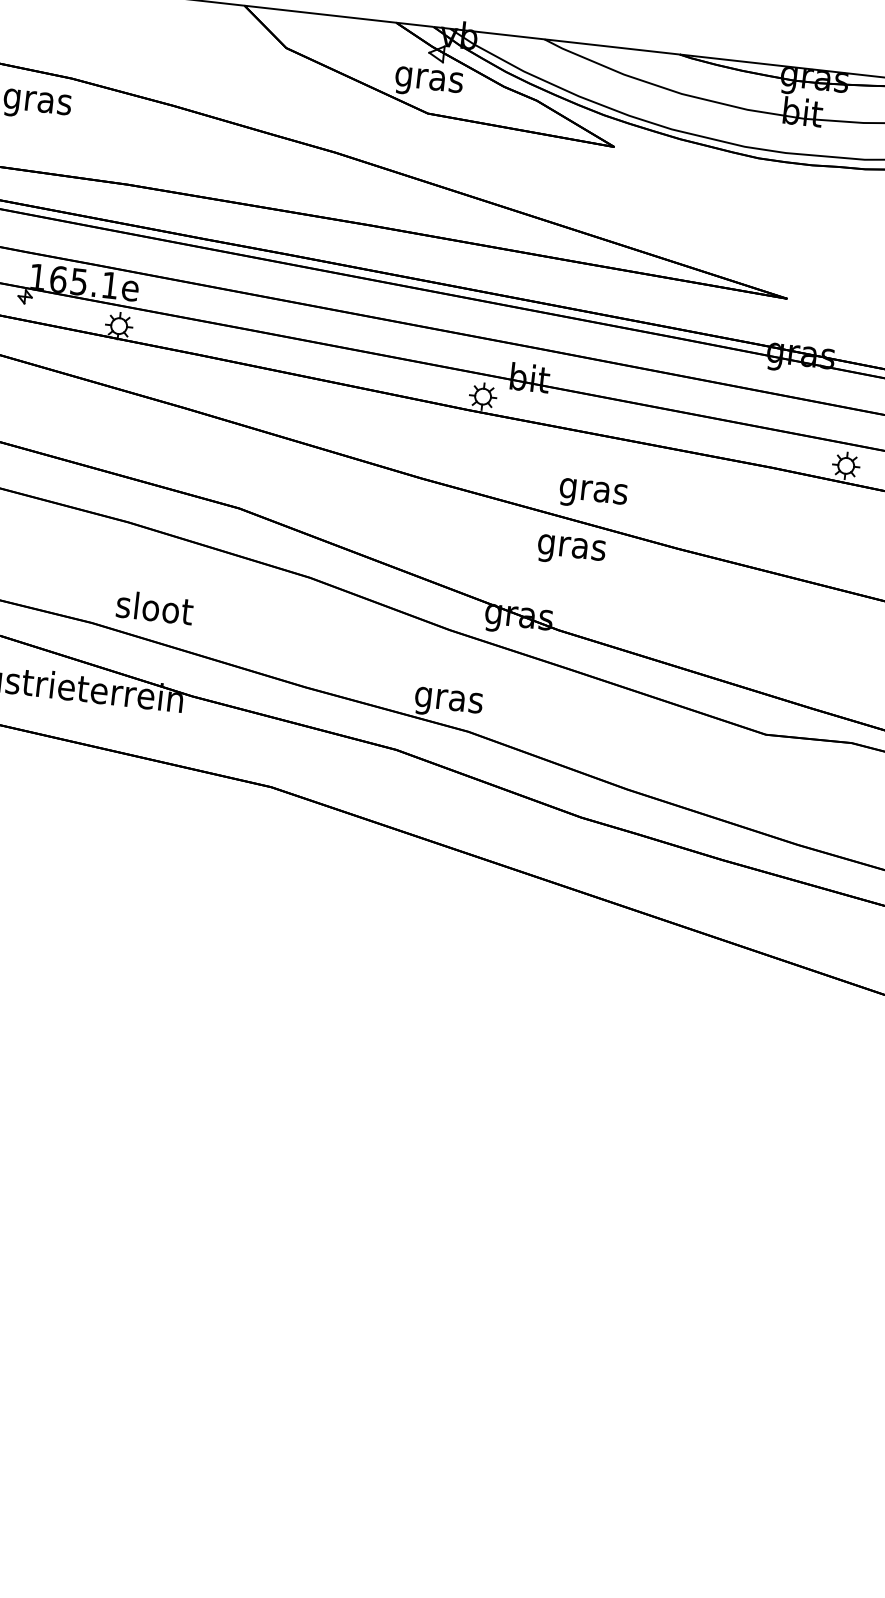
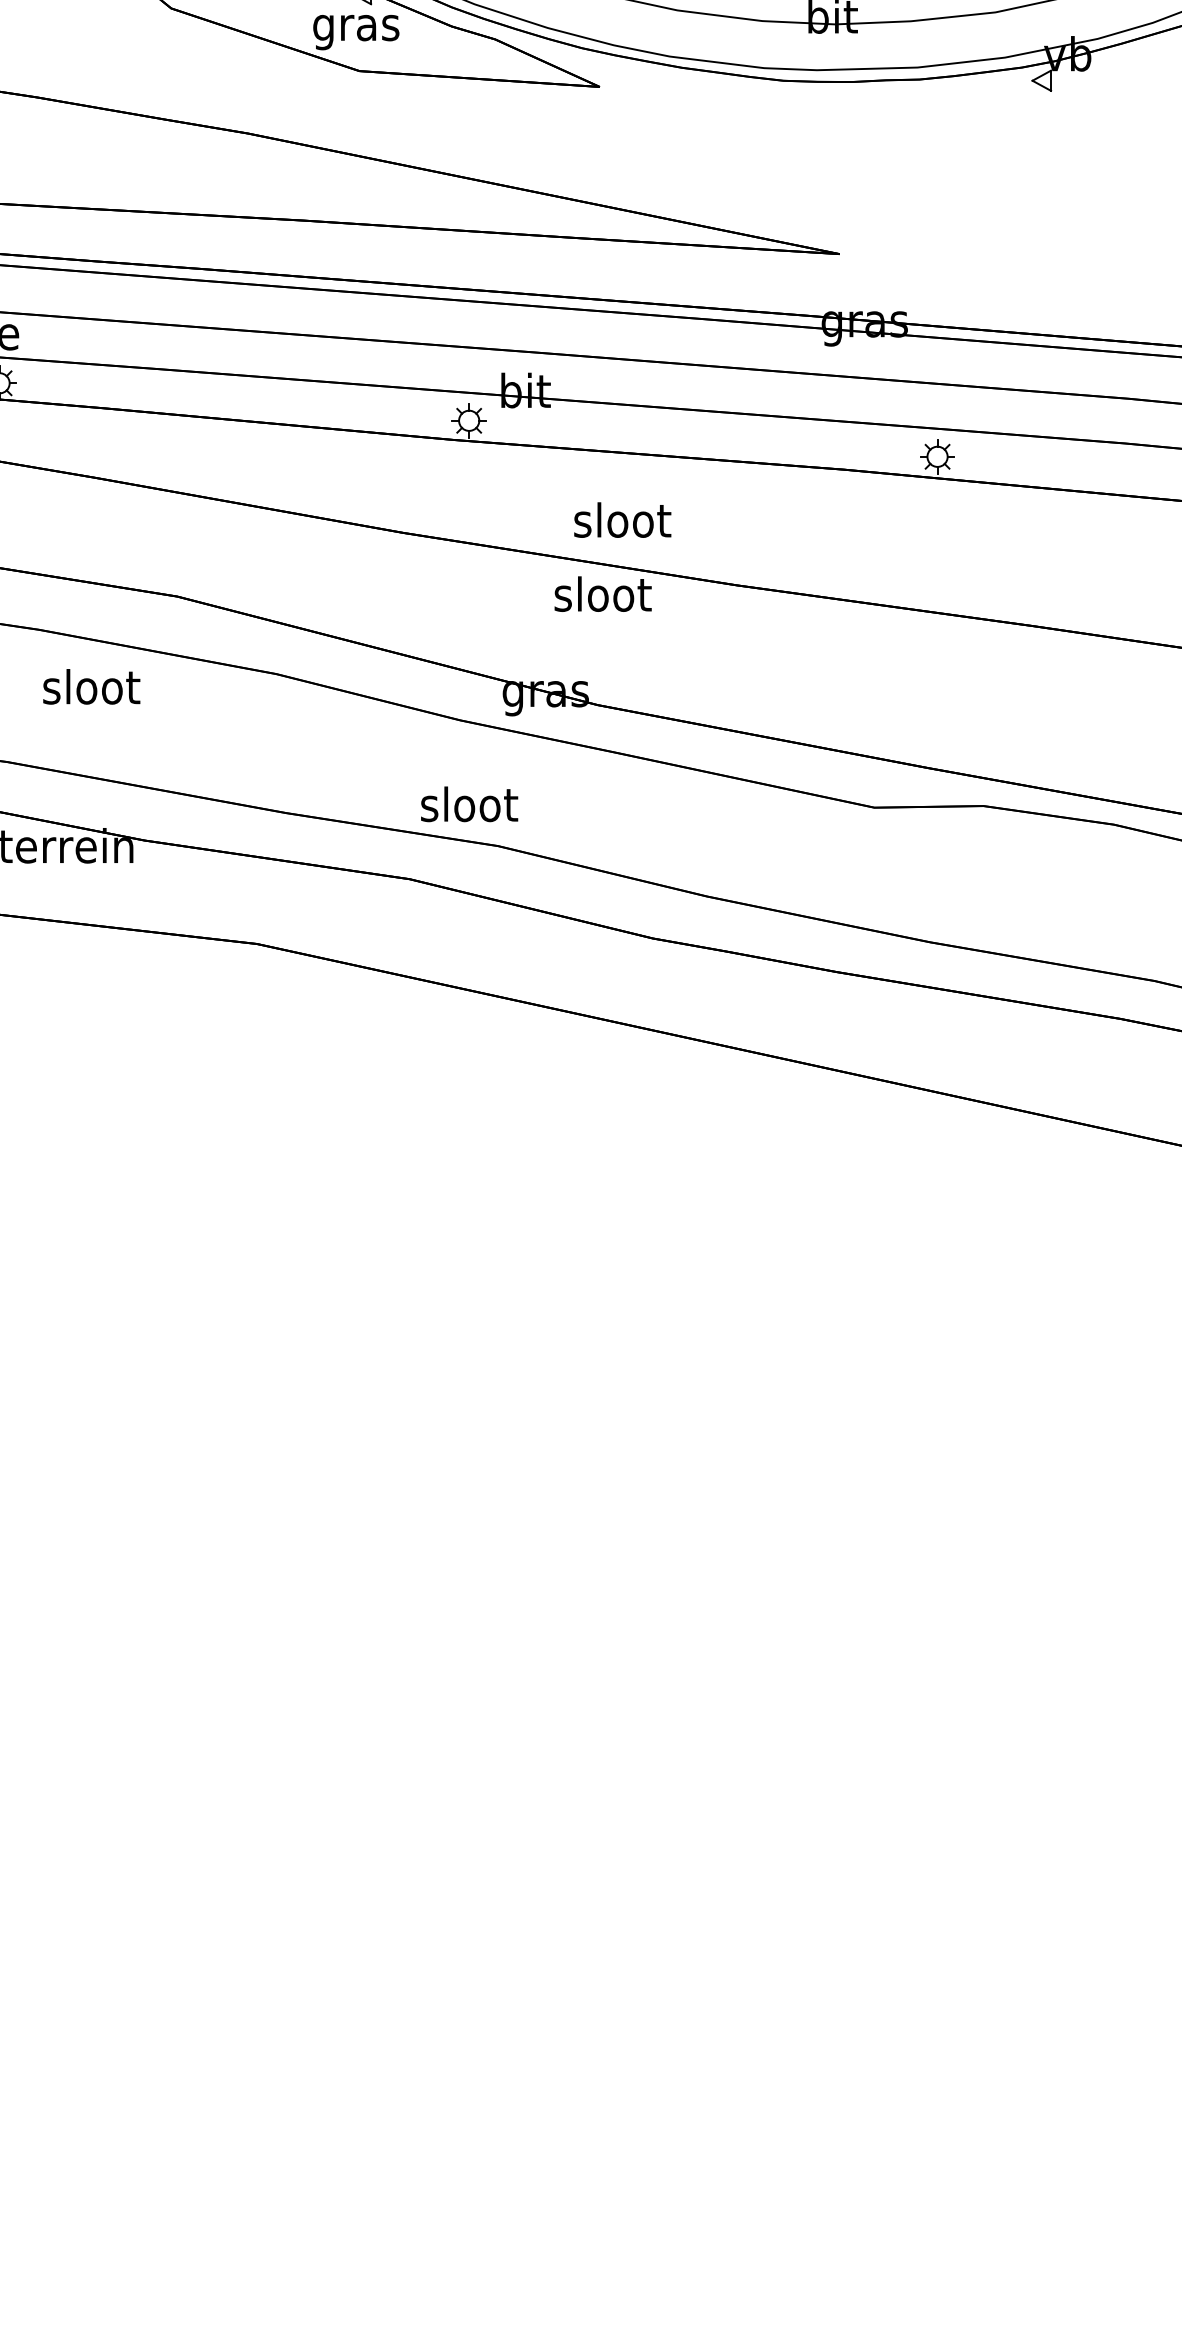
text: (593, 491) -> (622, 524), gras -> sloot
text: (571, 547) -> (602, 598), gras -> sloot
text: (154, 607) -> (91, 686), moved
text: (449, 699) -> (469, 808), gras -> sloot

